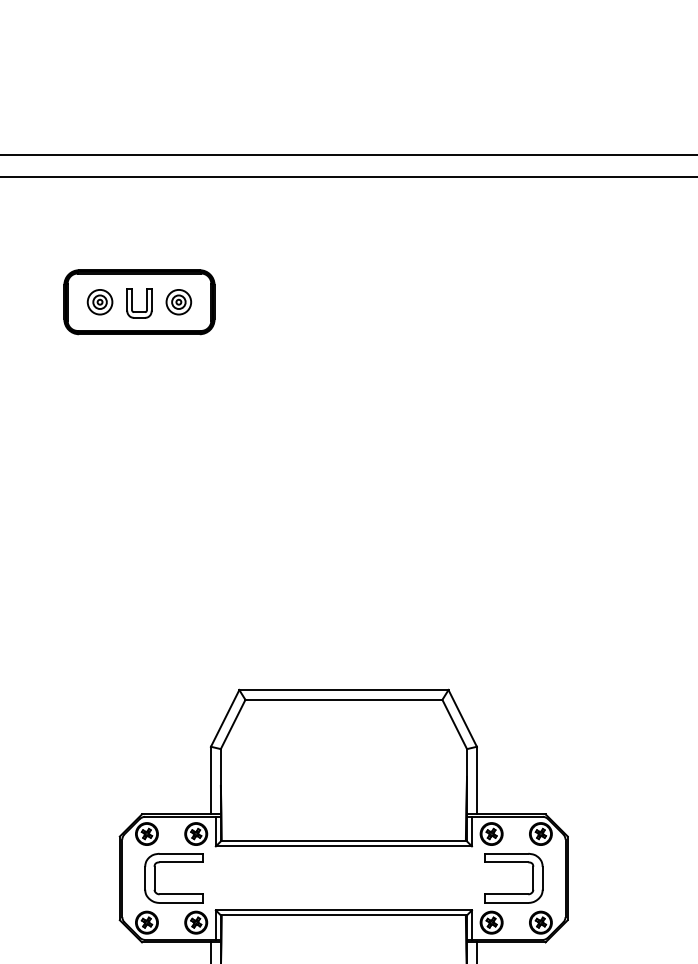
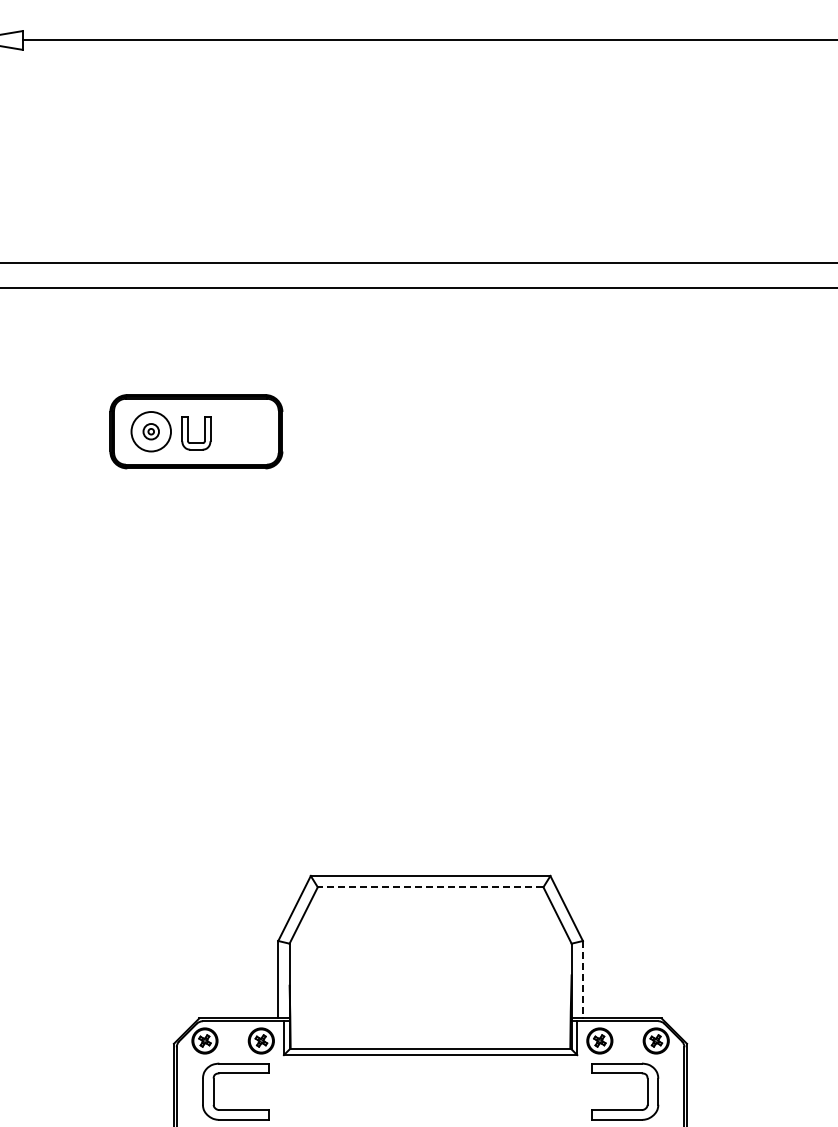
circle: (100, 302) -> (151, 431), size x1.4
part: (178, 302) -> (241, 431), removed
line: (343, 700) -> (430, 887), solid -> dashed
line: (476, 780) -> (582, 979), solid -> dashed

